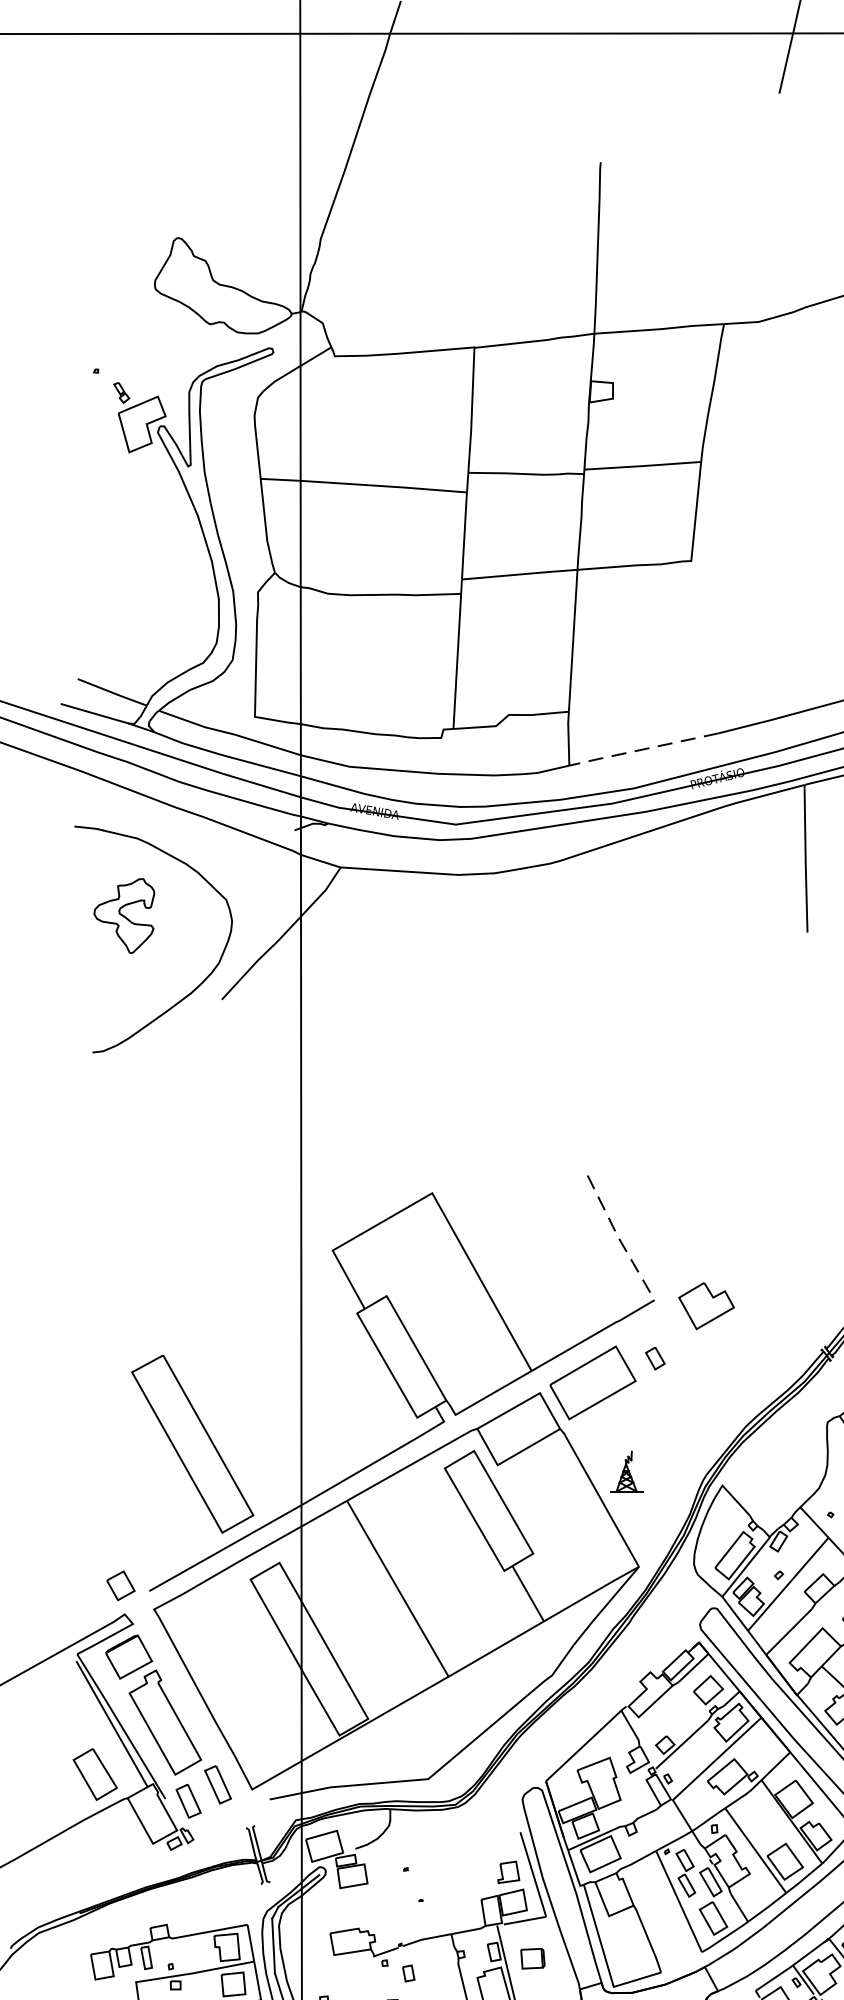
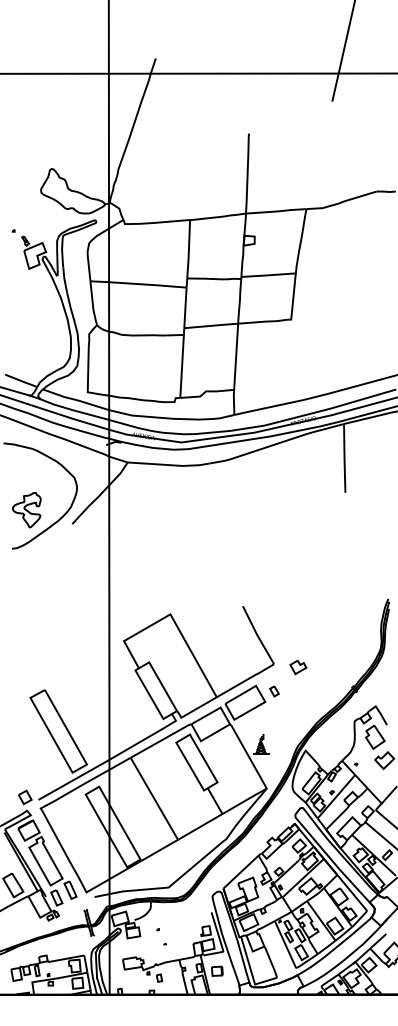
line: (640, 749) -> (267, 407), dashed -> solid
part: (123, 916) -> (26, 510), moved
line: (618, 1236) -> (257, 634), dashed -> solid
part: (706, 1307) -> (298, 667), size x0.62

